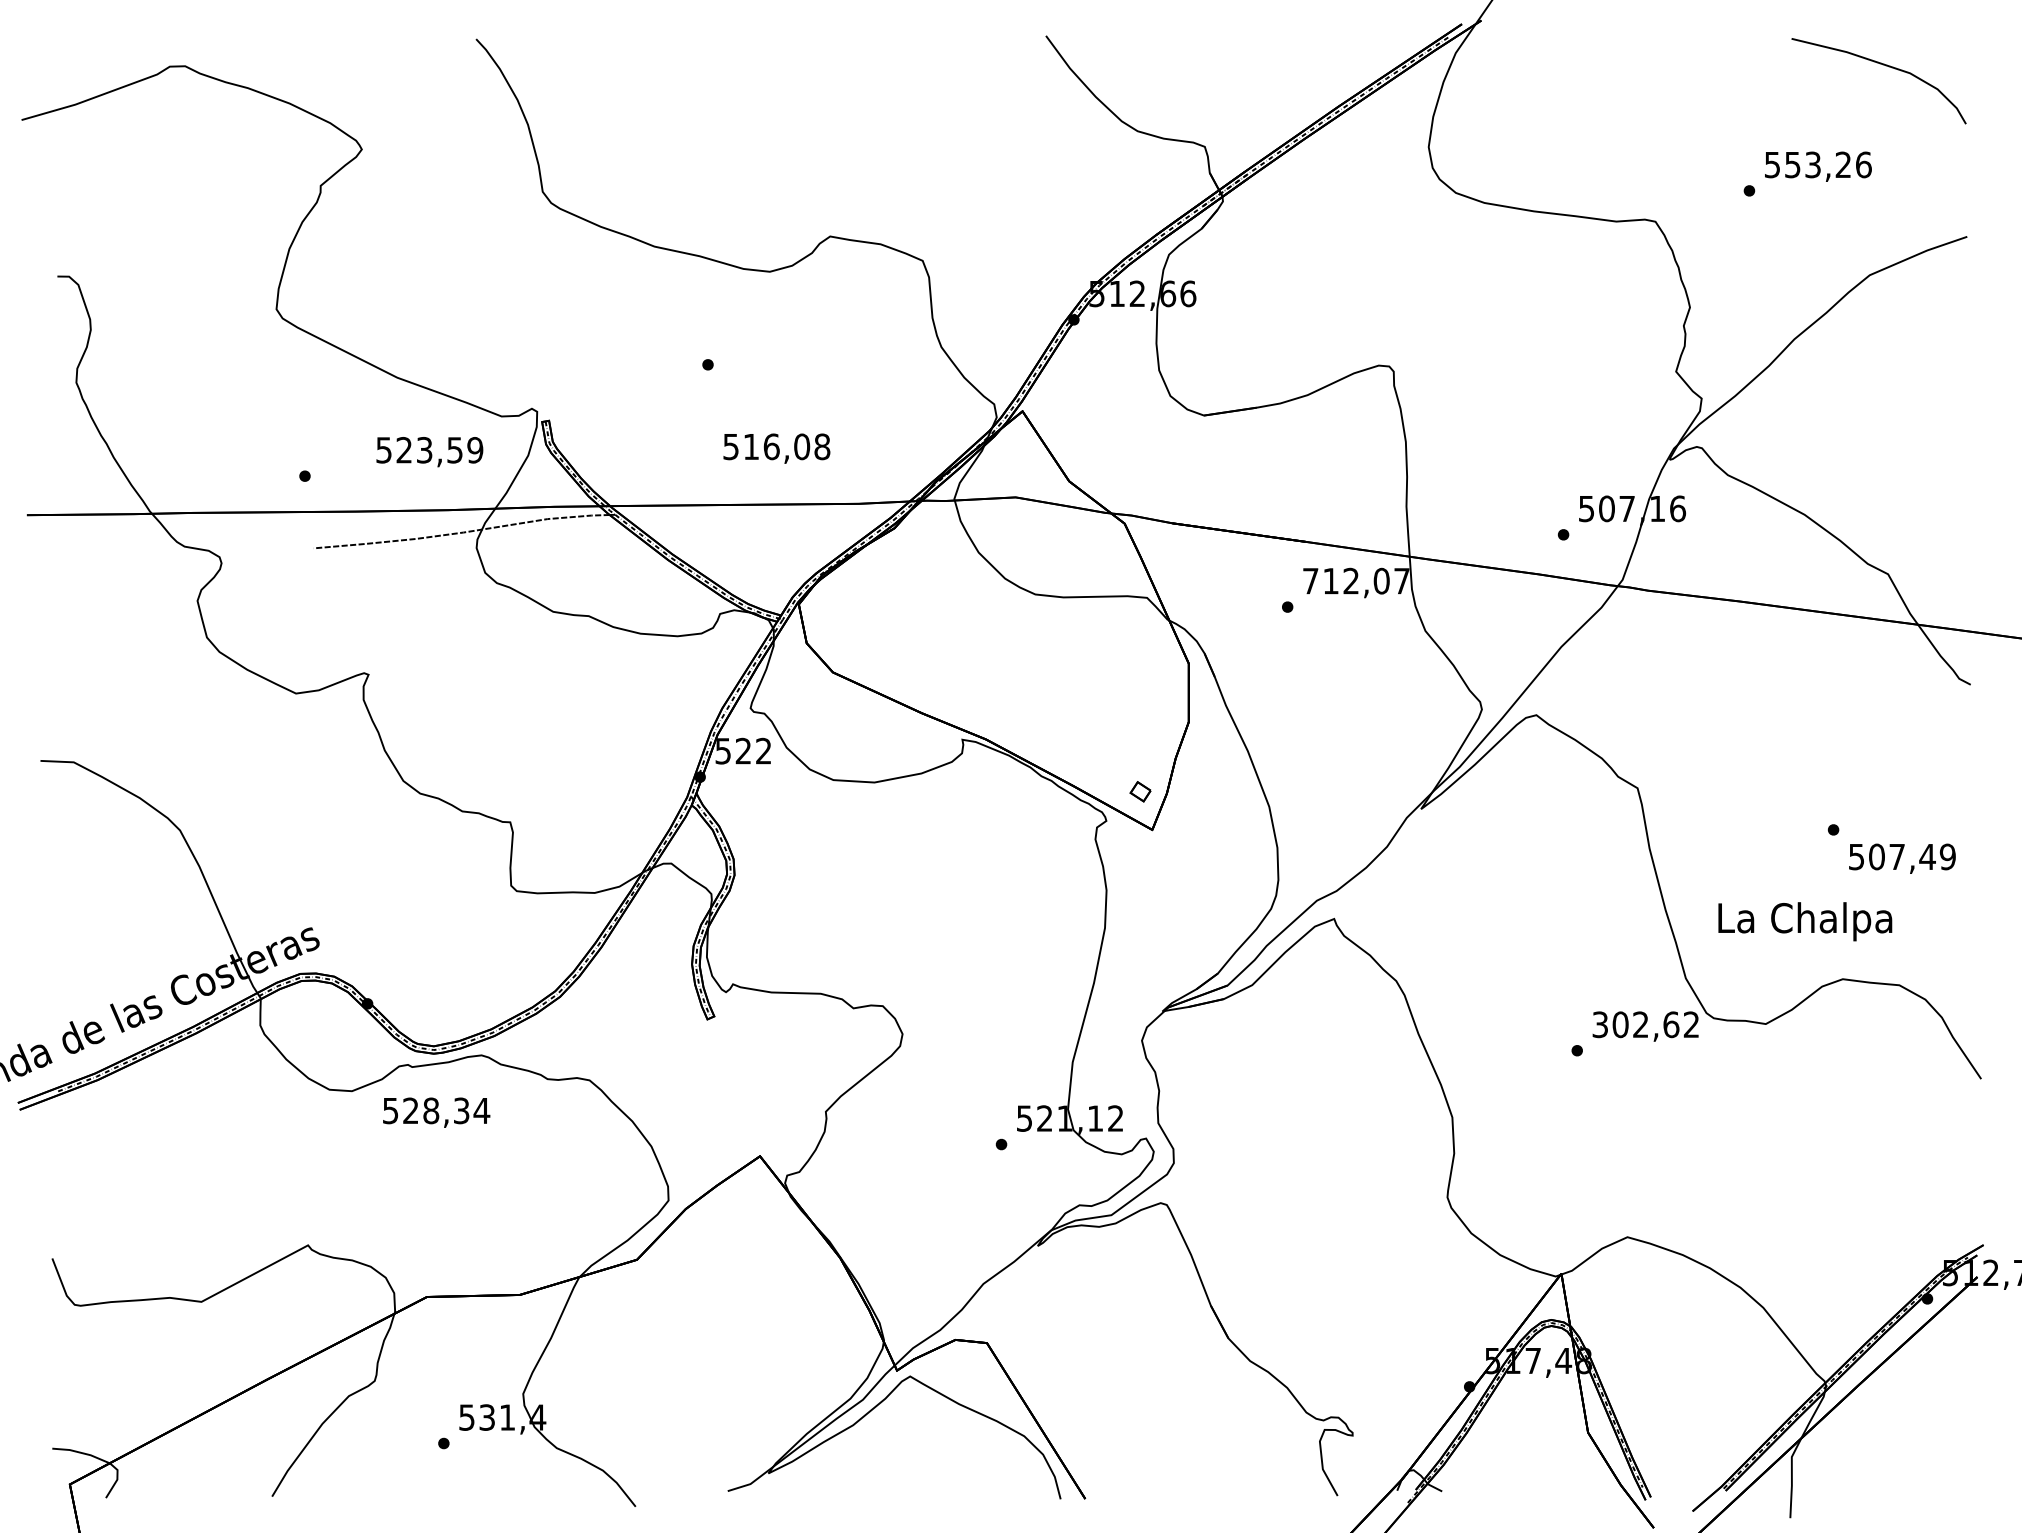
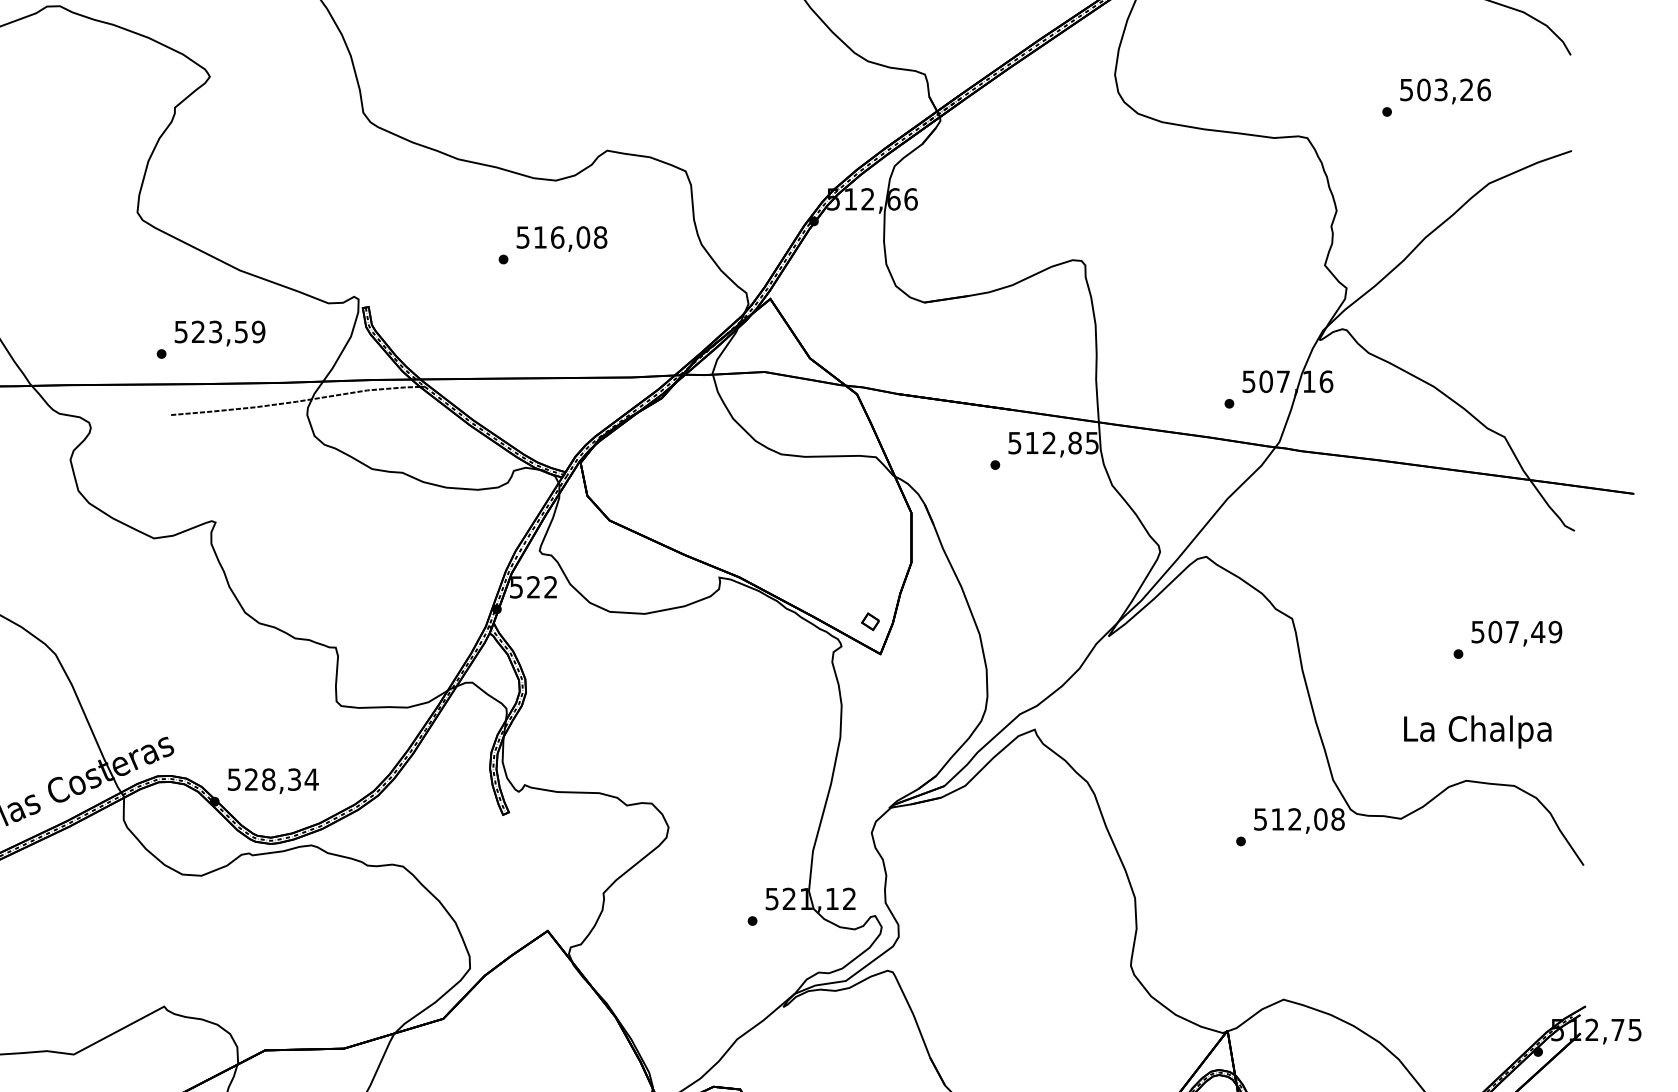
text: (1792, 164) -> (1423, 89), 553,26 -> 503,26
text: (776, 448) -> (561, 238), moved
text: (429, 452) -> (219, 333), moved
text: (1356, 581) -> (1053, 443), 712,07 -> 512,85
text: (1902, 858) -> (1516, 633), moved
text: (1805, 921) -> (1477, 731), moved
text: (1646, 1024) -> (1299, 819), 302,62 -> 512,08
text: (436, 1112) -> (273, 781), moved

